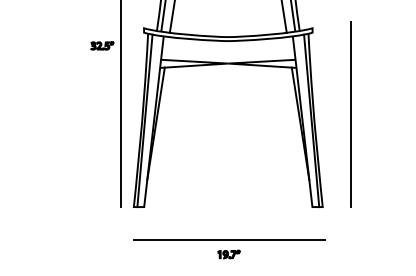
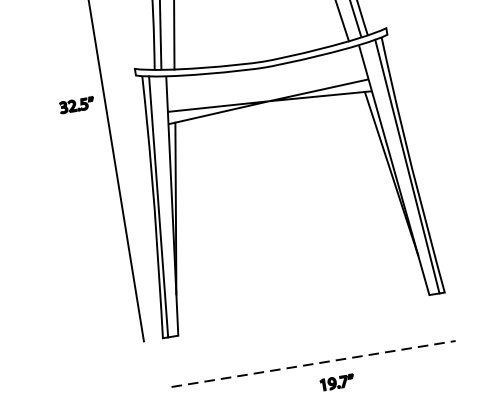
line: (350, 114) -> (463, 147), removed
line: (230, 239) -> (314, 363), solid -> dashed
part: (228, 254) -> (336, 382), moved

